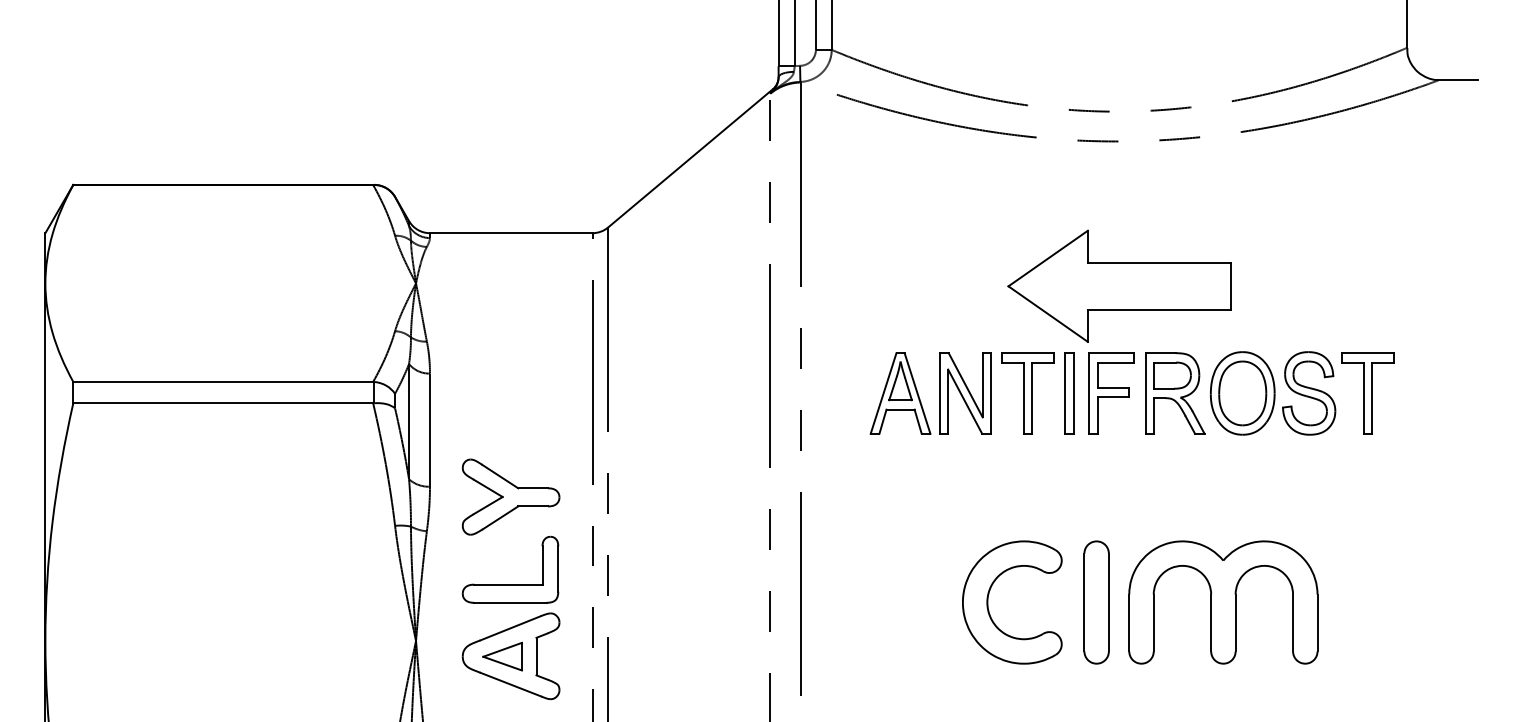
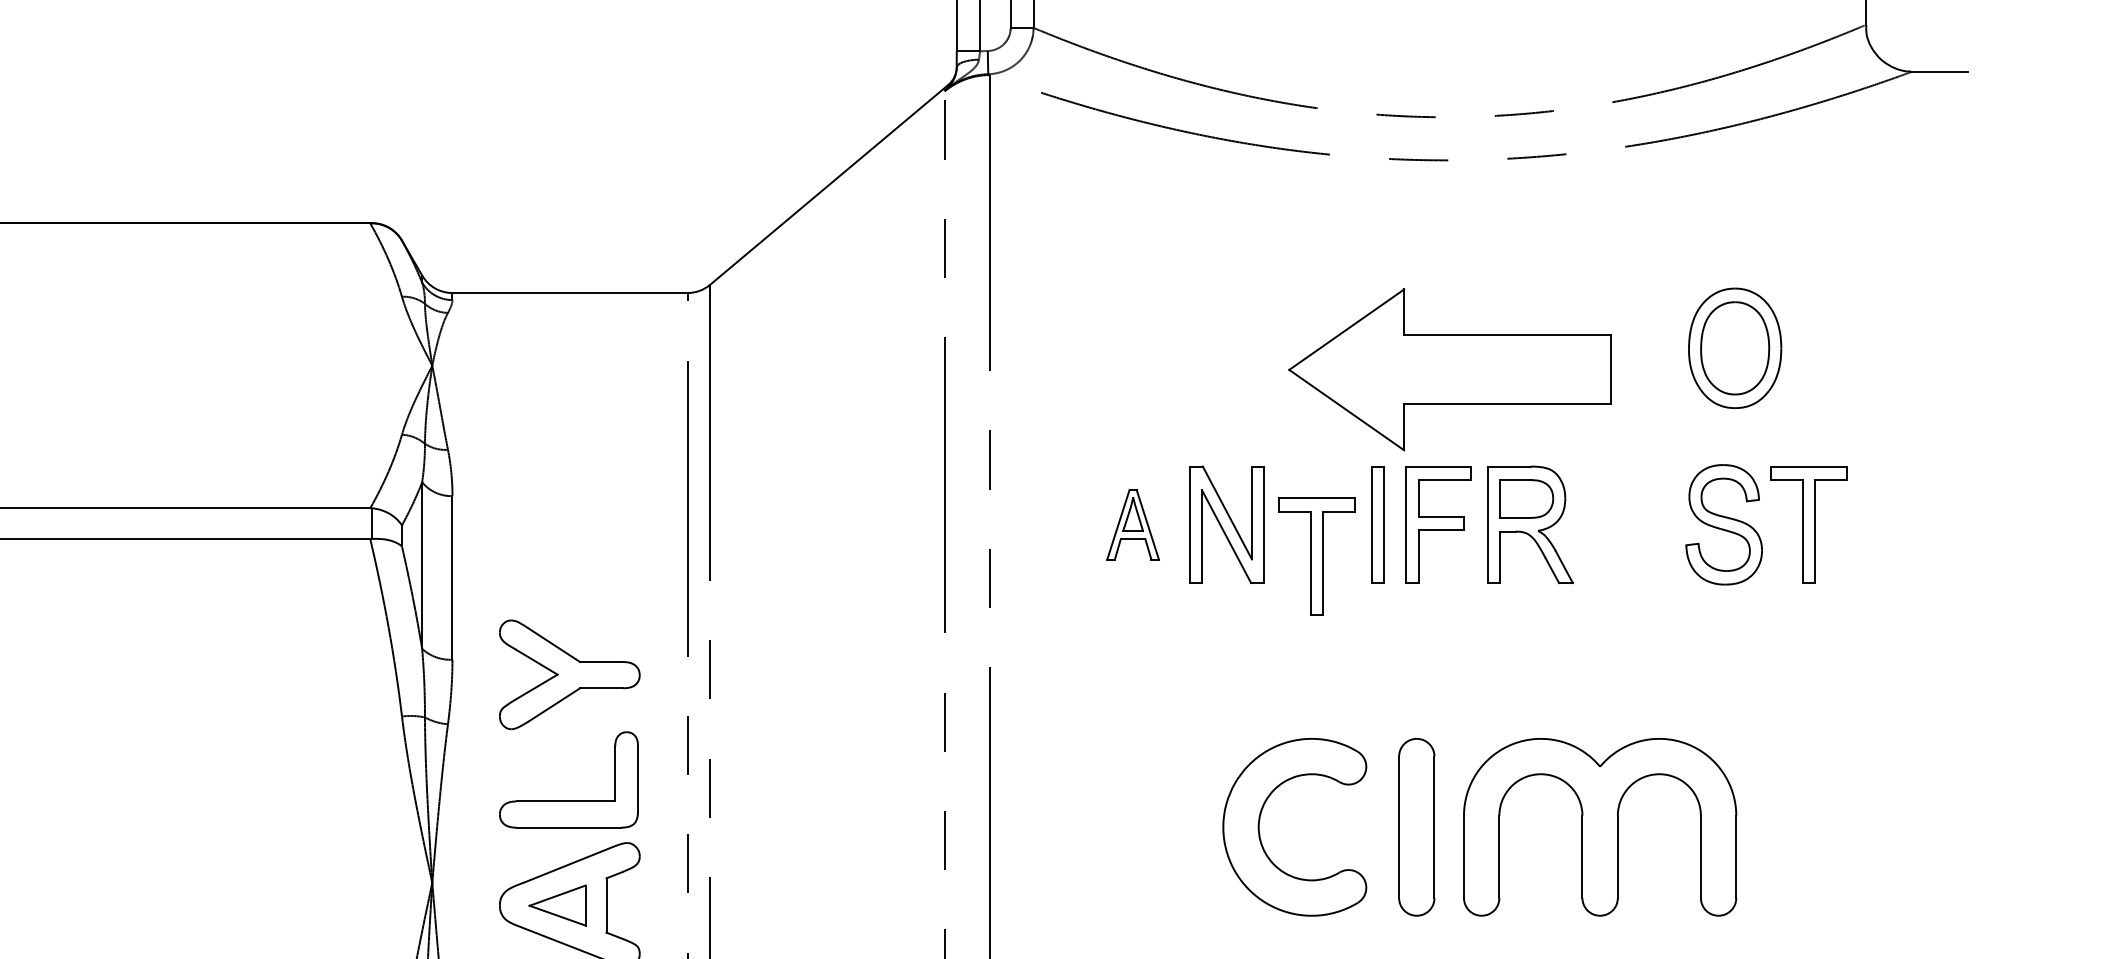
part: (900, 393) -> (1133, 524), size x0.6
part: (1027, 393) -> (1316, 556), moved
part: (1242, 393) -> (1734, 348), moved

